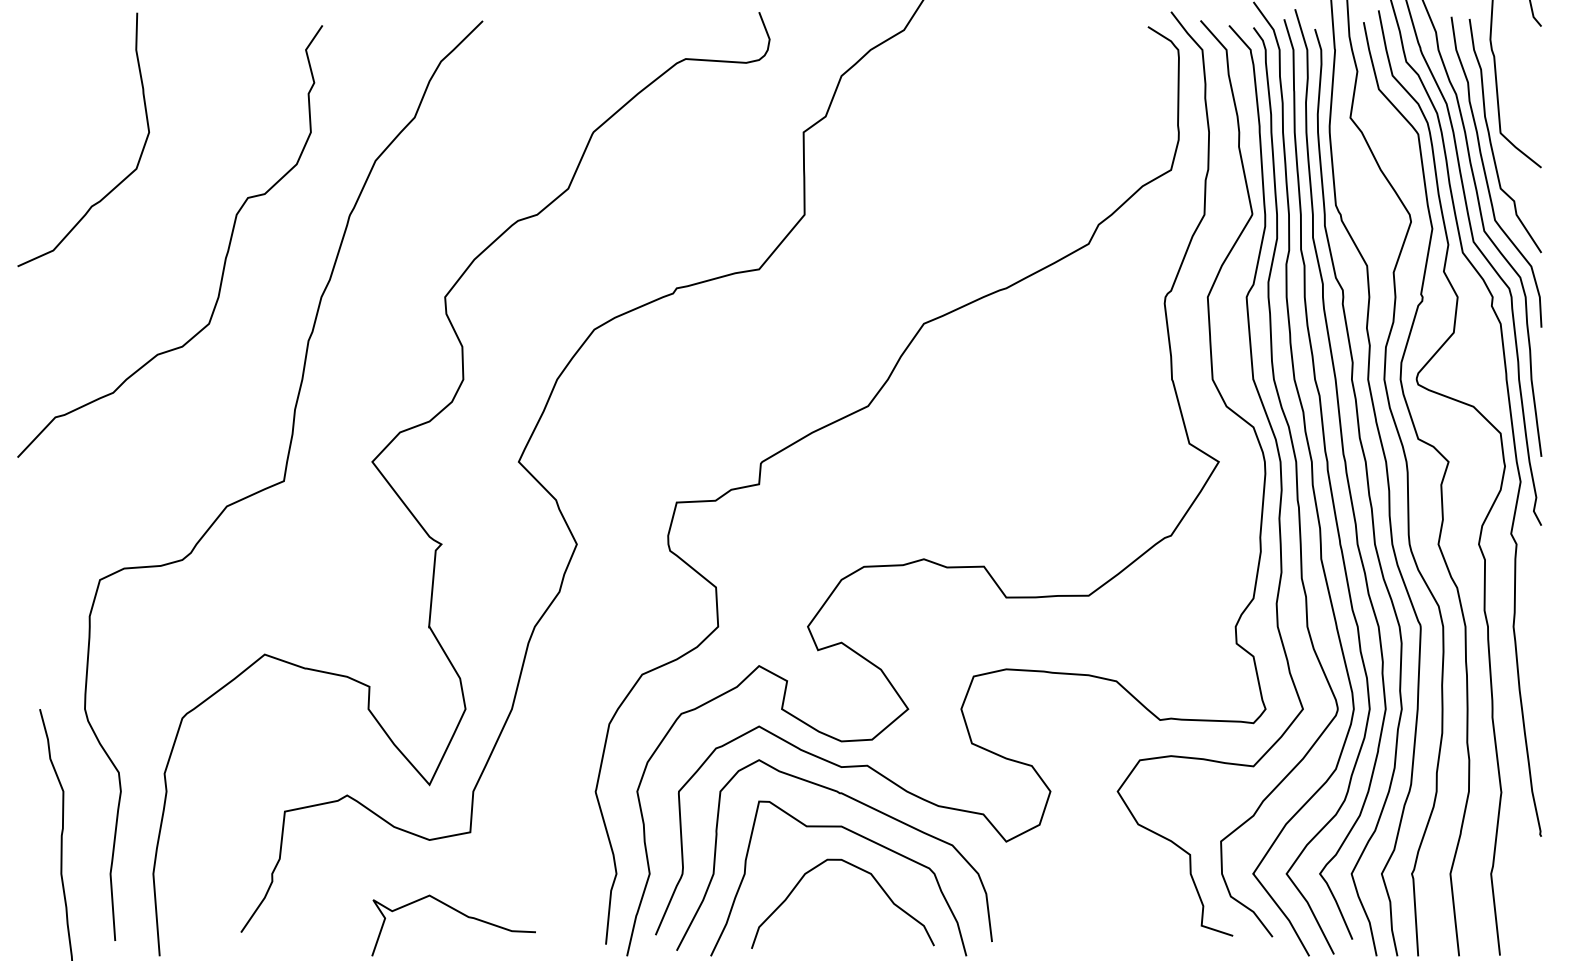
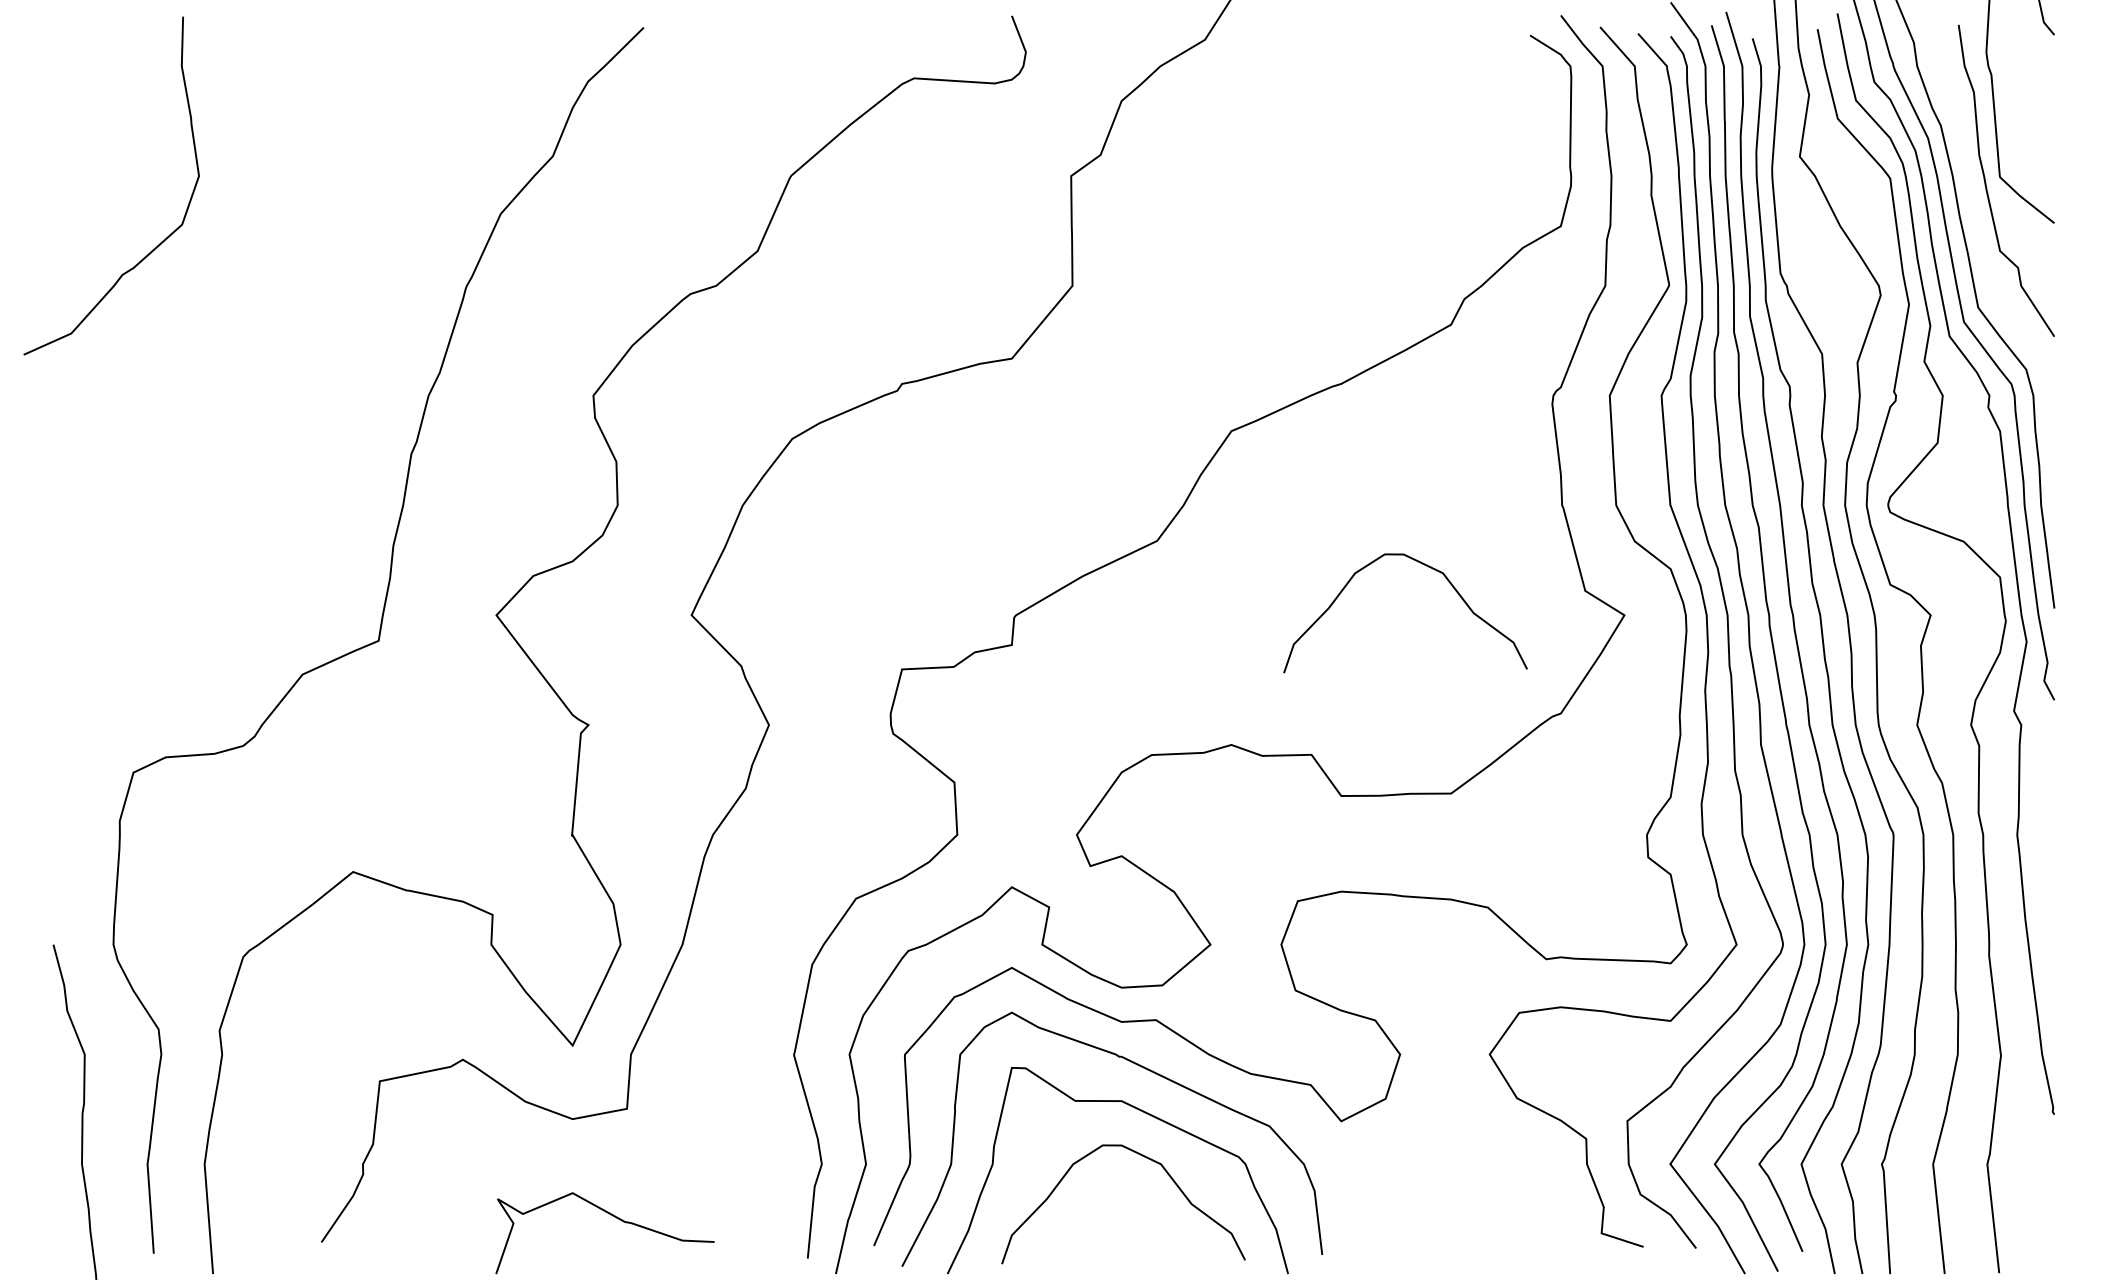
curve: (1485, 173) -> (1980, 230), removed
curve: (225, 257) -> (300, 342), removed
curve: (1071, 426) -> (1428, 567), added

